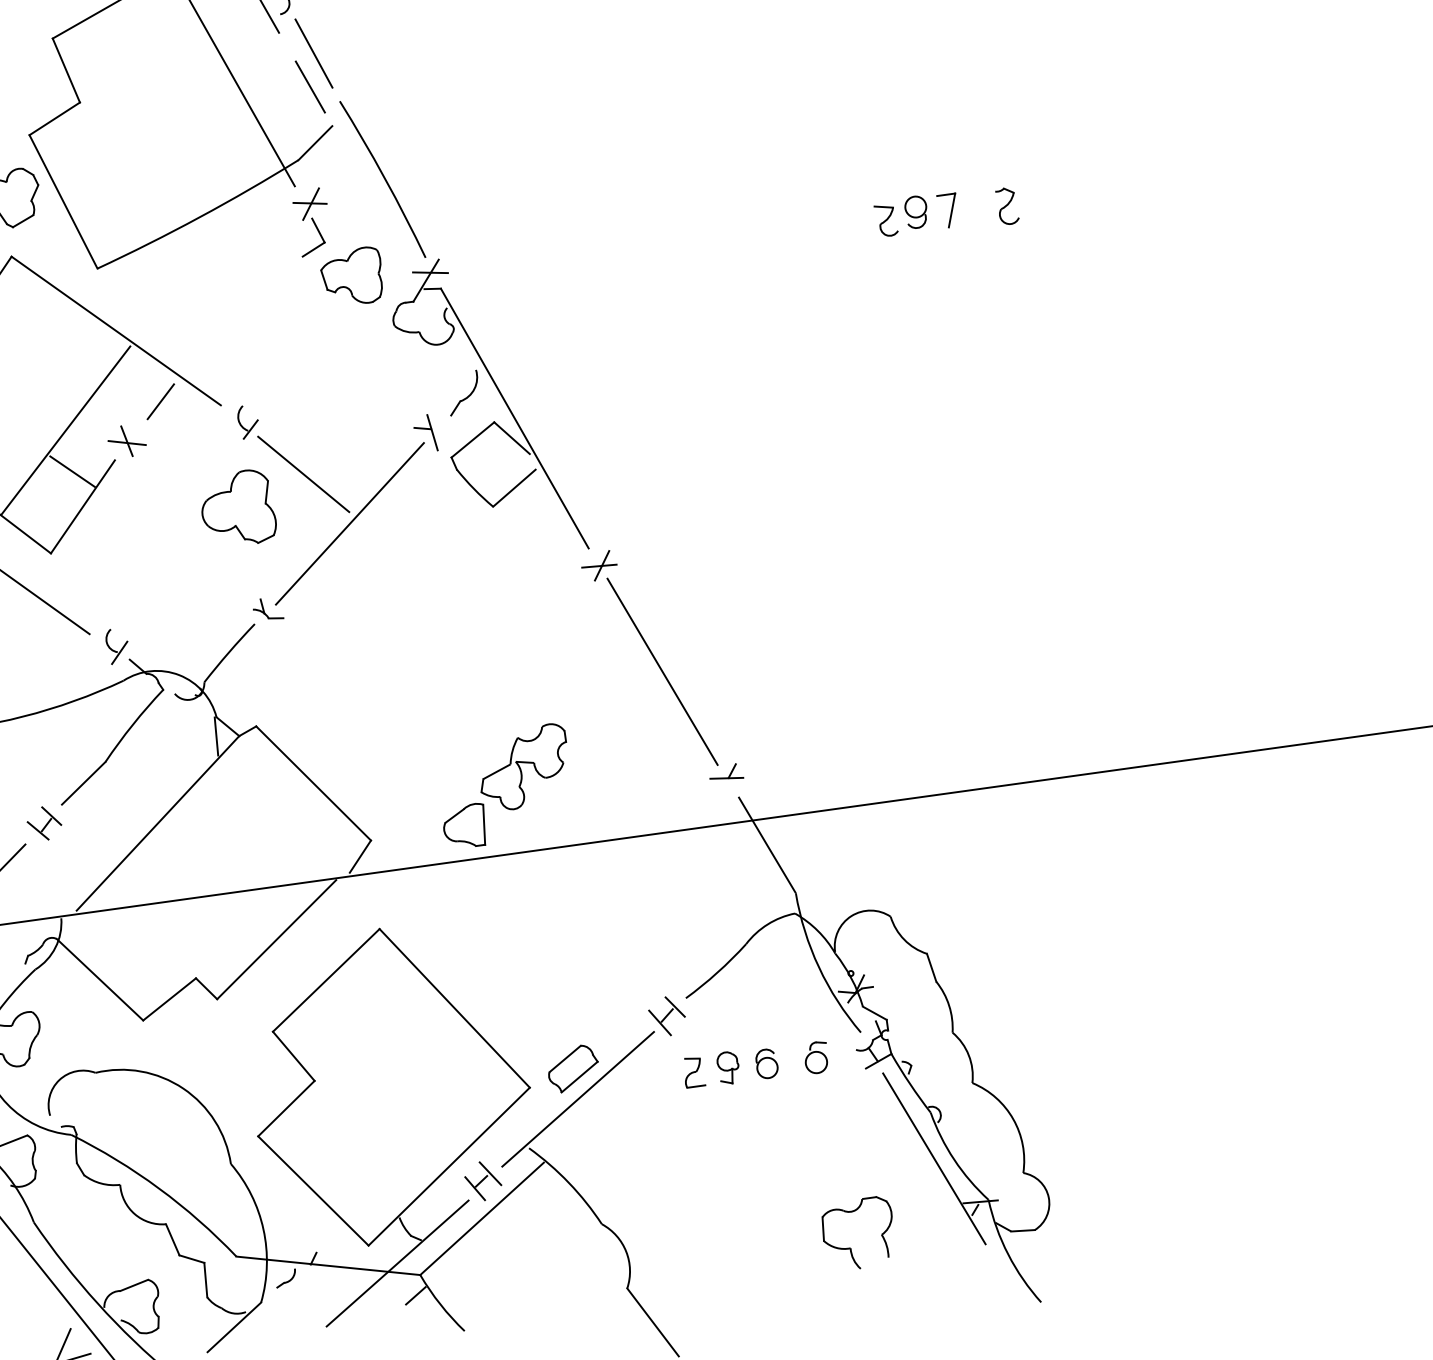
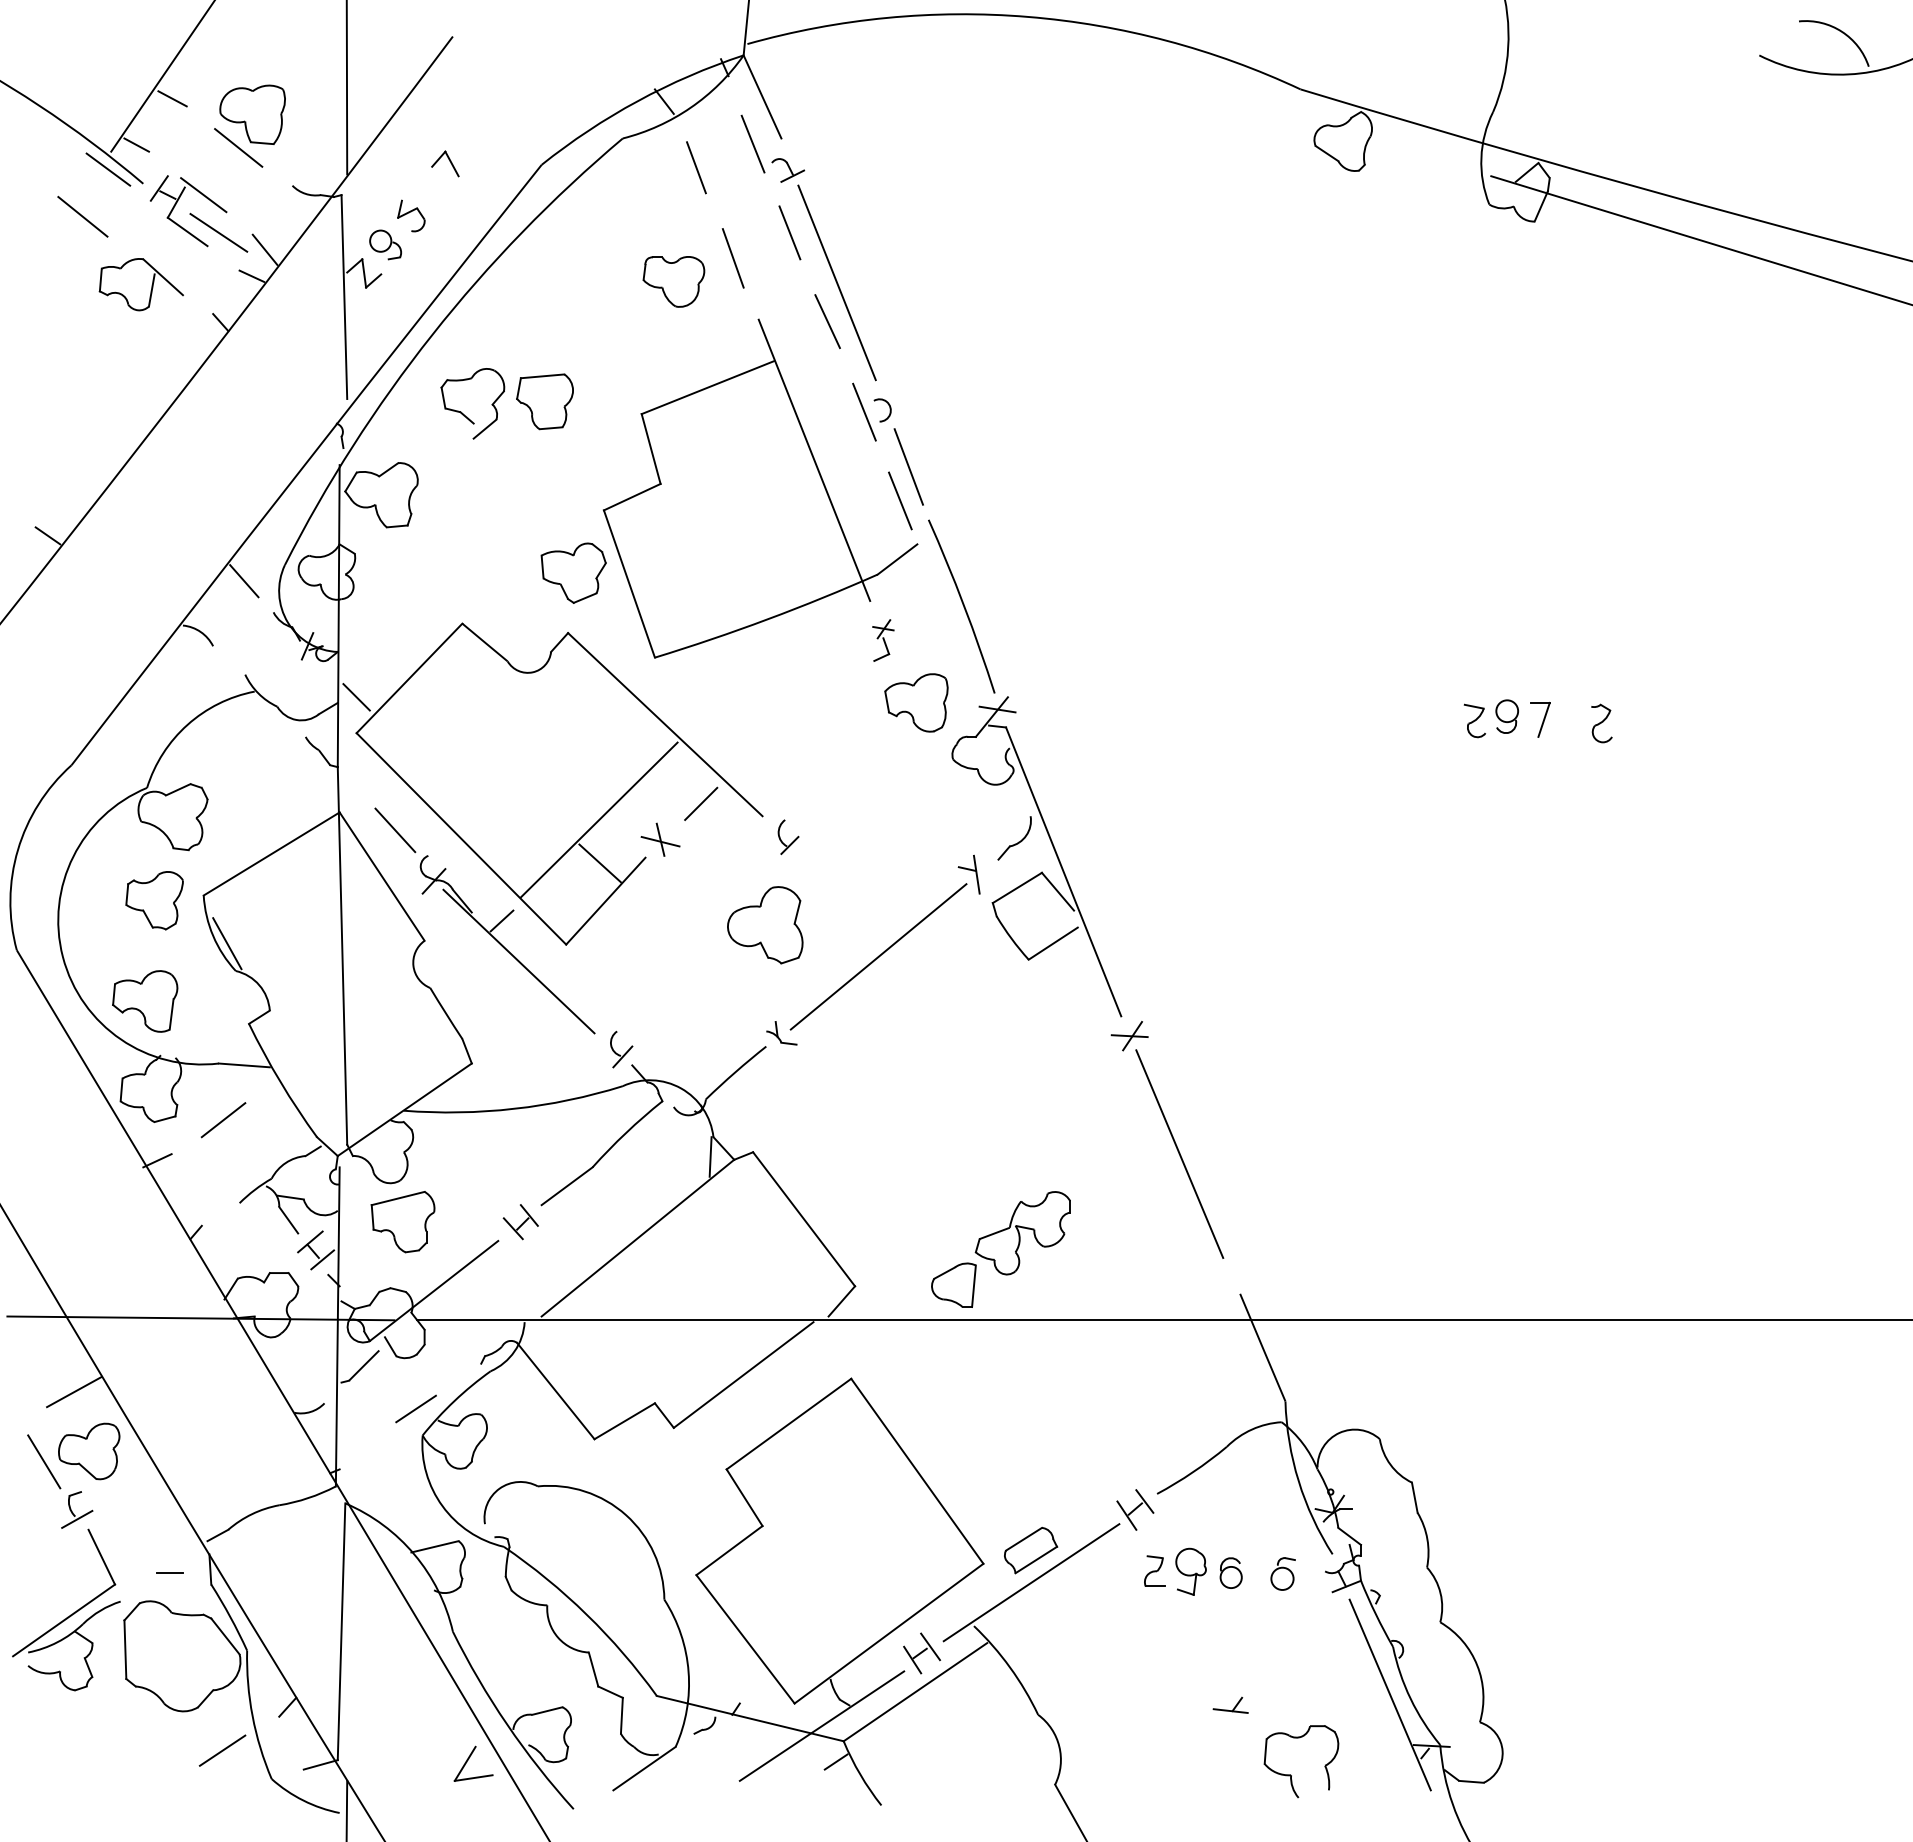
part: (312, 222) -> (883, 640), size x0.6
line: (303, 473) -> (837, 898), removed
part: (725, 772) -> (1230, 1704), moved
part: (727, 1067) -> (1190, 1571), size x1.4

